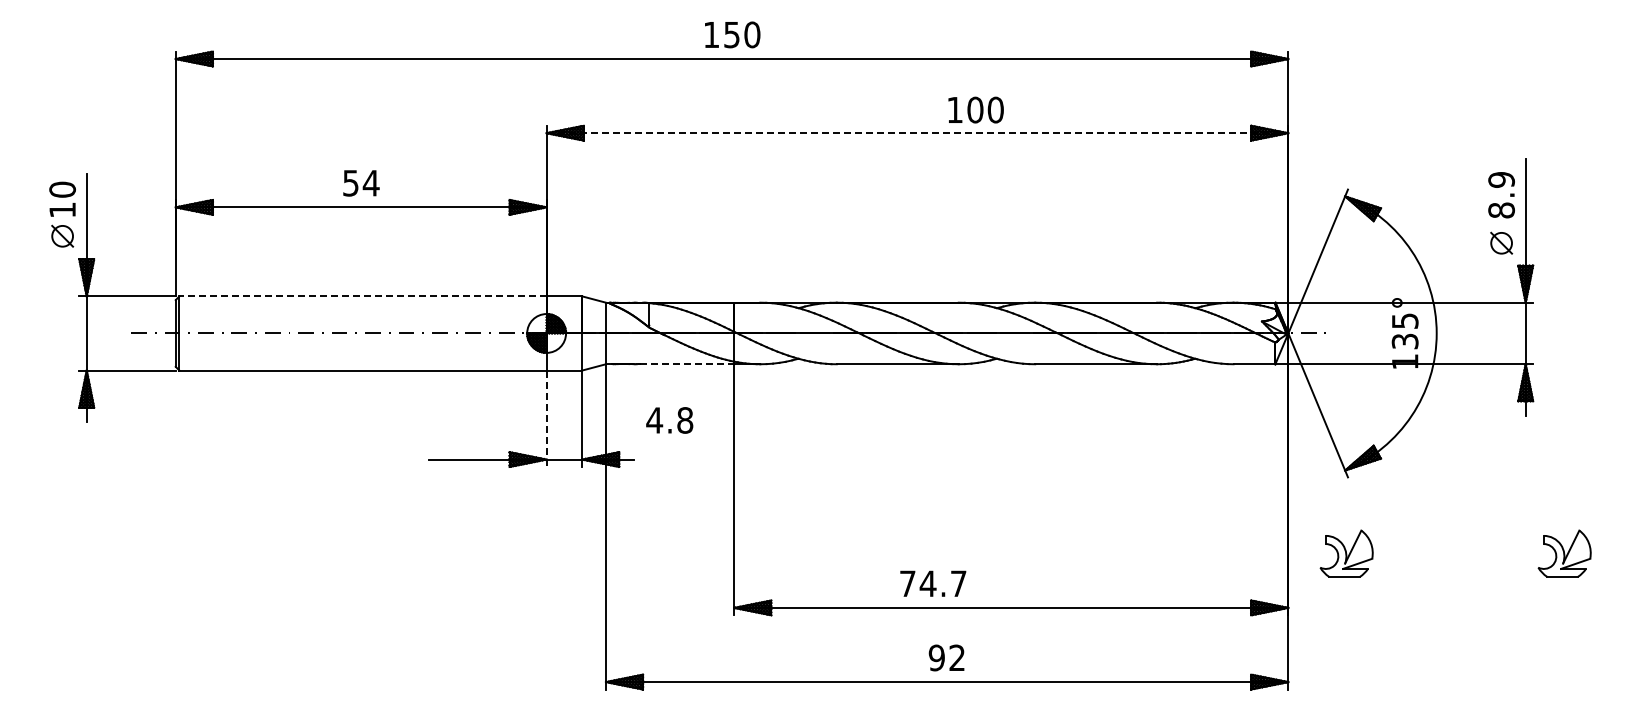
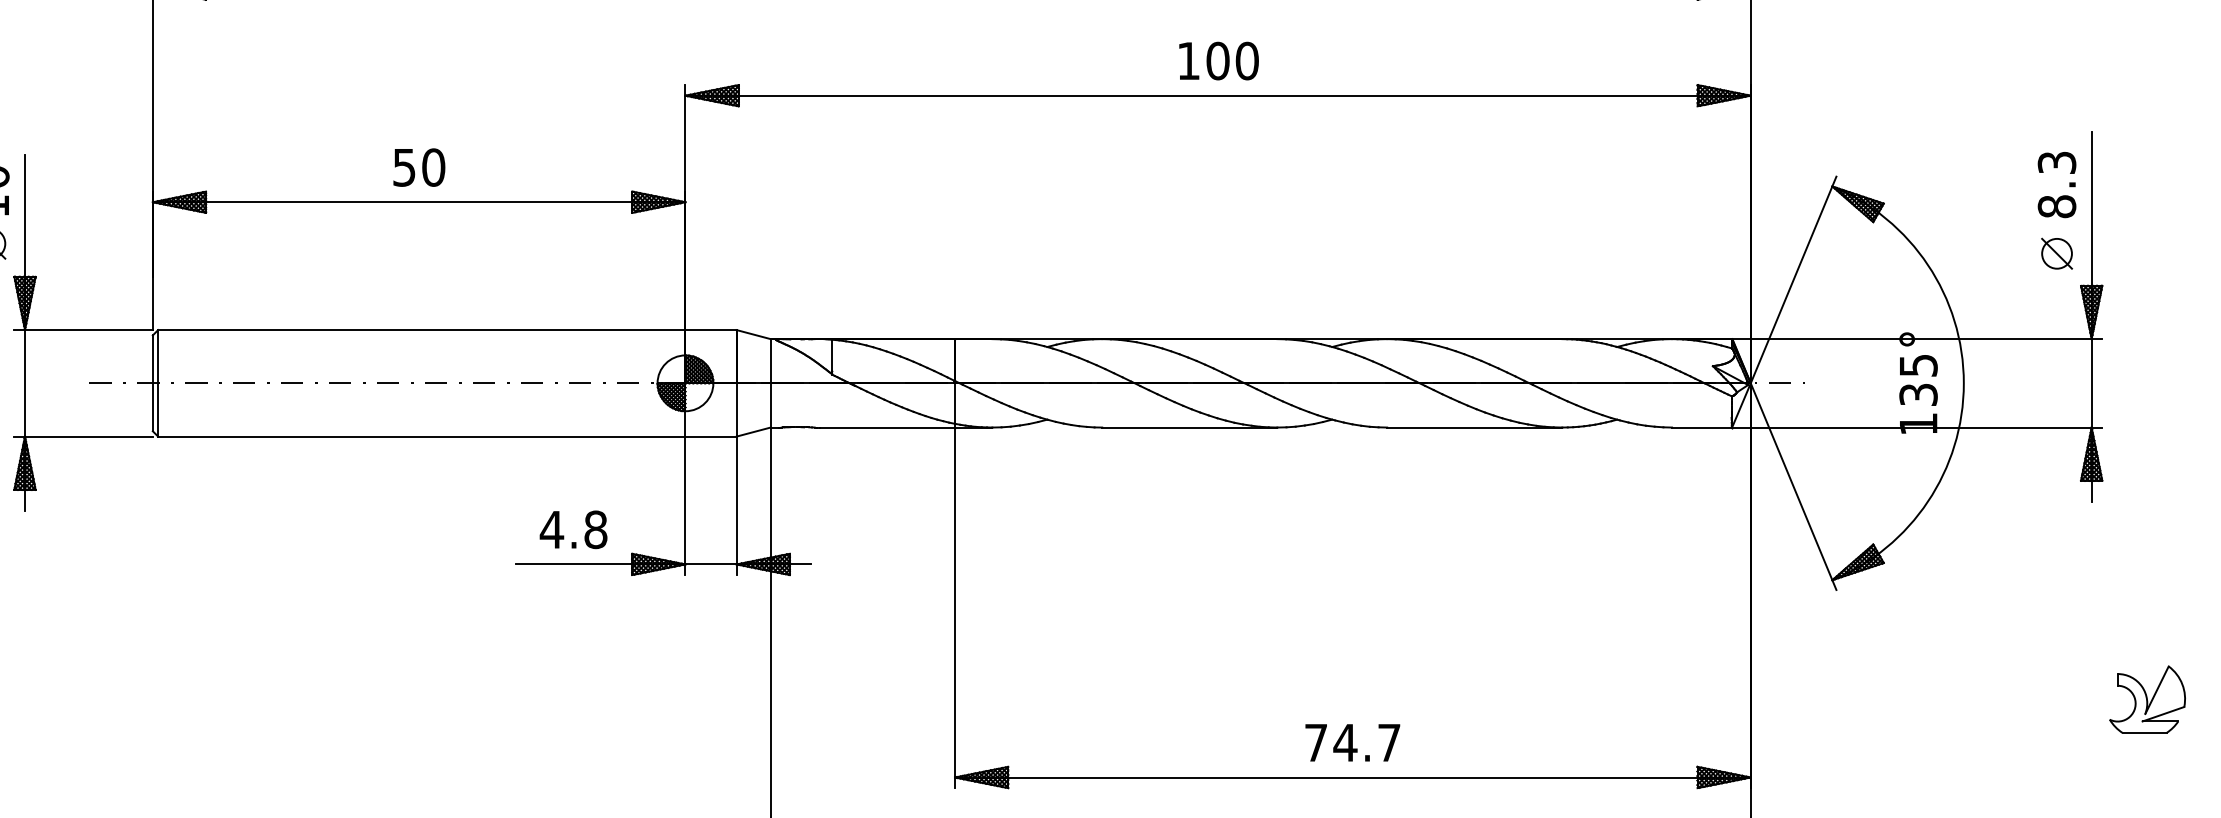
text: (975, 109) -> (1218, 60), moved
line: (917, 133) -> (1218, 96), dashed -> solid
text: (1501, 179) -> (2056, 162), 8.9 -> 8.3
text: (370, 182) -> (432, 166), 54 -> 50
line: (363, 296) -> (422, 330), dashed -> solid
line: (687, 364) -> (887, 427), dashed -> solid
line: (546, 419) -> (685, 506), dashed -> solid
text: (669, 420) -> (573, 529), moved
part: (1346, 553) -> (1834, 699), removed
text: (933, 583) -> (1353, 742), moved

